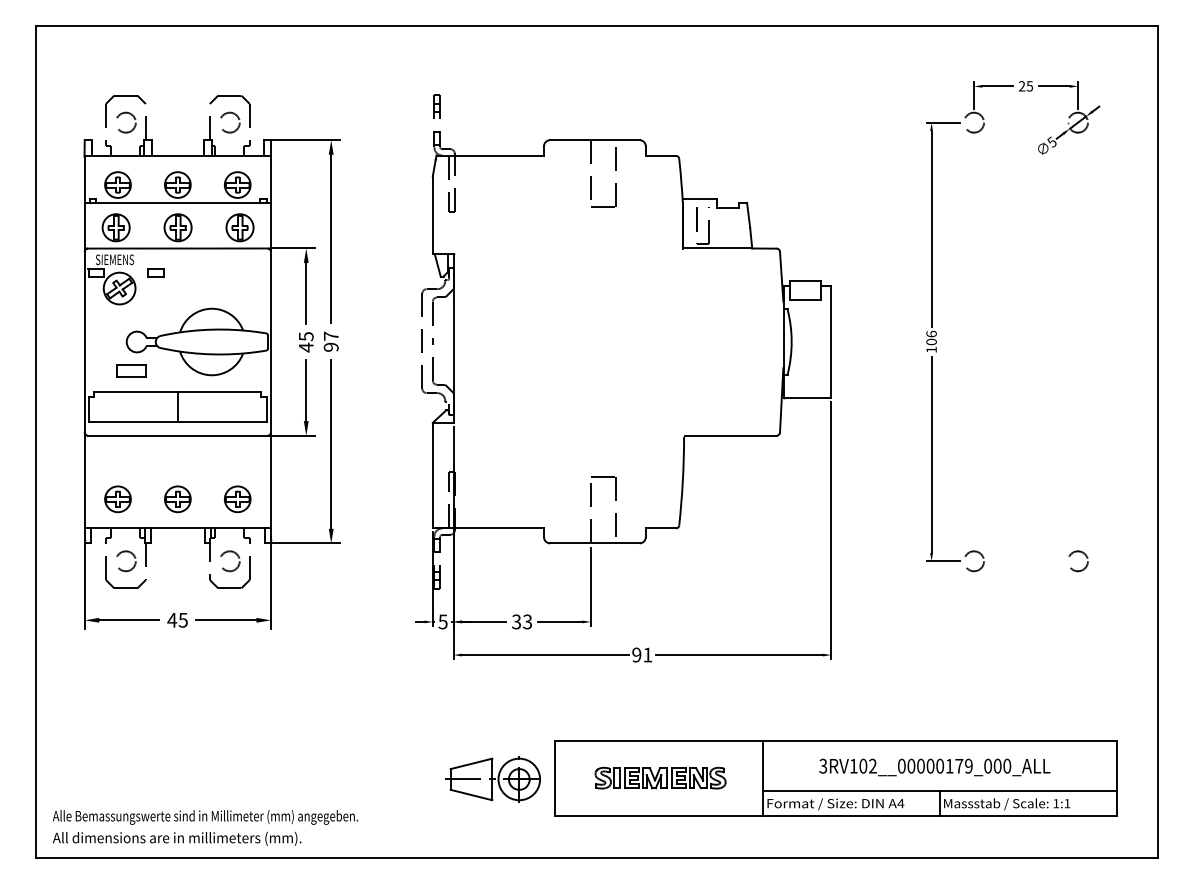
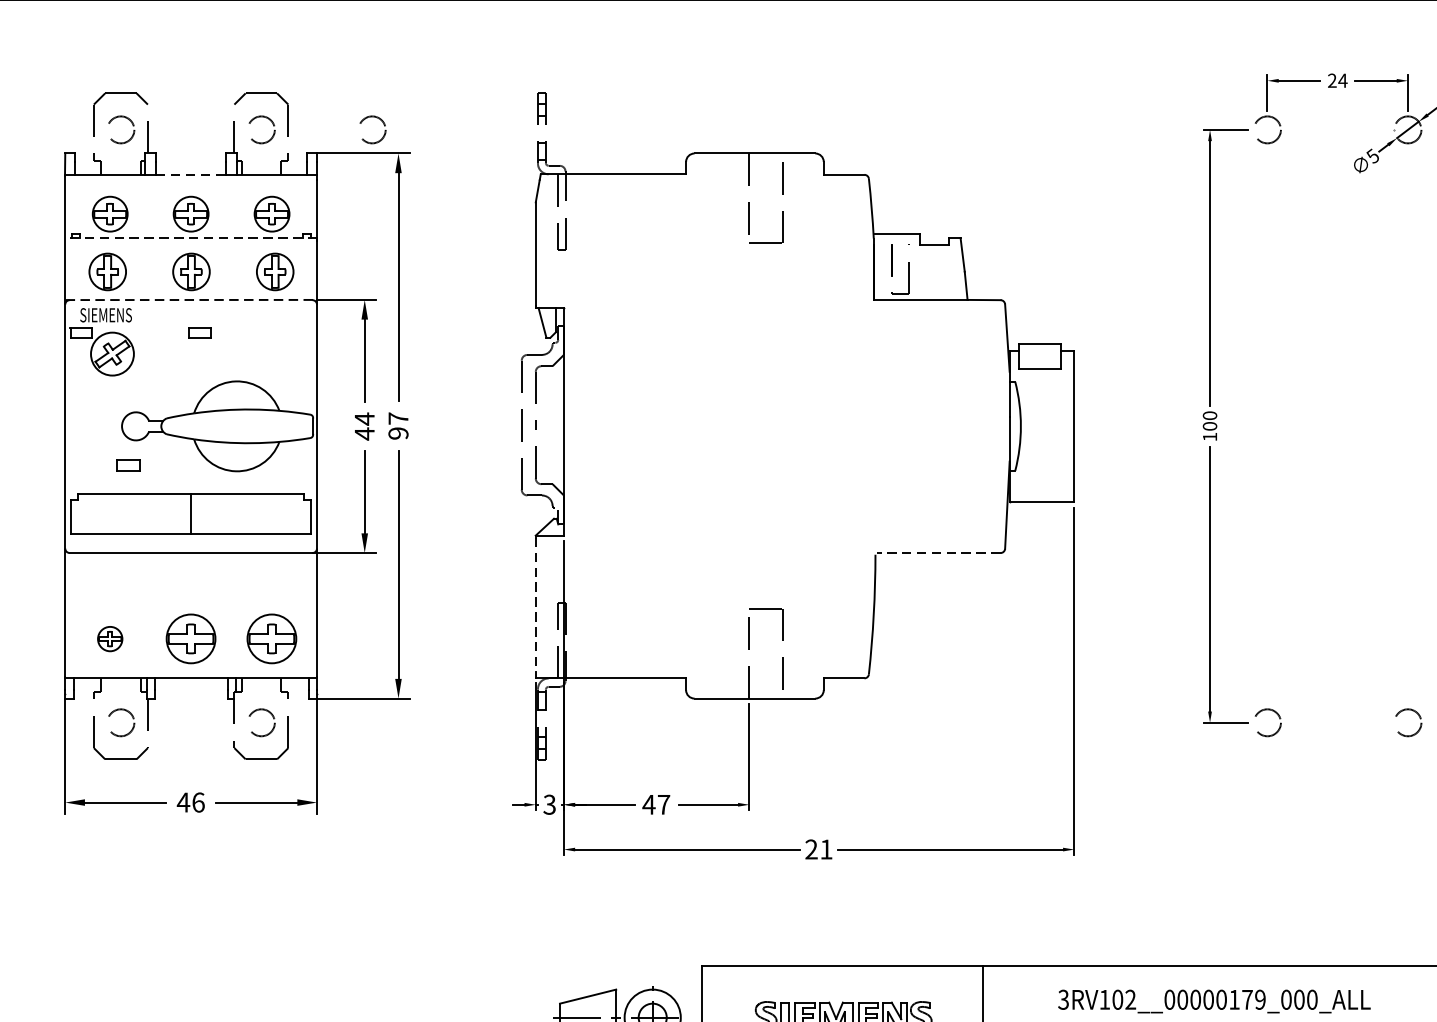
text: (1029, 86) -> (1342, 80), 25 -> 24
circle: (312, 122) -> (373, 129), added
line: (177, 155) -> (190, 174), solid -> dashed
line: (177, 202) -> (190, 237), solid -> dashed
line: (177, 248) -> (190, 299), solid -> dashed
part: (155, 272) -> (198, 332), moved
text: (931, 333) -> (1209, 414), 106 -> 100
text: (306, 336) -> (365, 418), 45 -> 44
part: (131, 370) -> (128, 464), size x0.6
line: (731, 435) -> (939, 552), solid -> dashed
line: (432, 474) -> (535, 605), solid -> dashed
part: (117, 499) -> (109, 639), size x0.7
part: (177, 499) -> (190, 639), size x1.4
part: (237, 499) -> (271, 639), size x1.4
text: (182, 619) -> (197, 801), 45 -> 46
text: (443, 621) -> (550, 804), 5 -> 3
text: (521, 621) -> (655, 804), 33 -> 47
text: (636, 655) -> (811, 850), 91 -> 21

